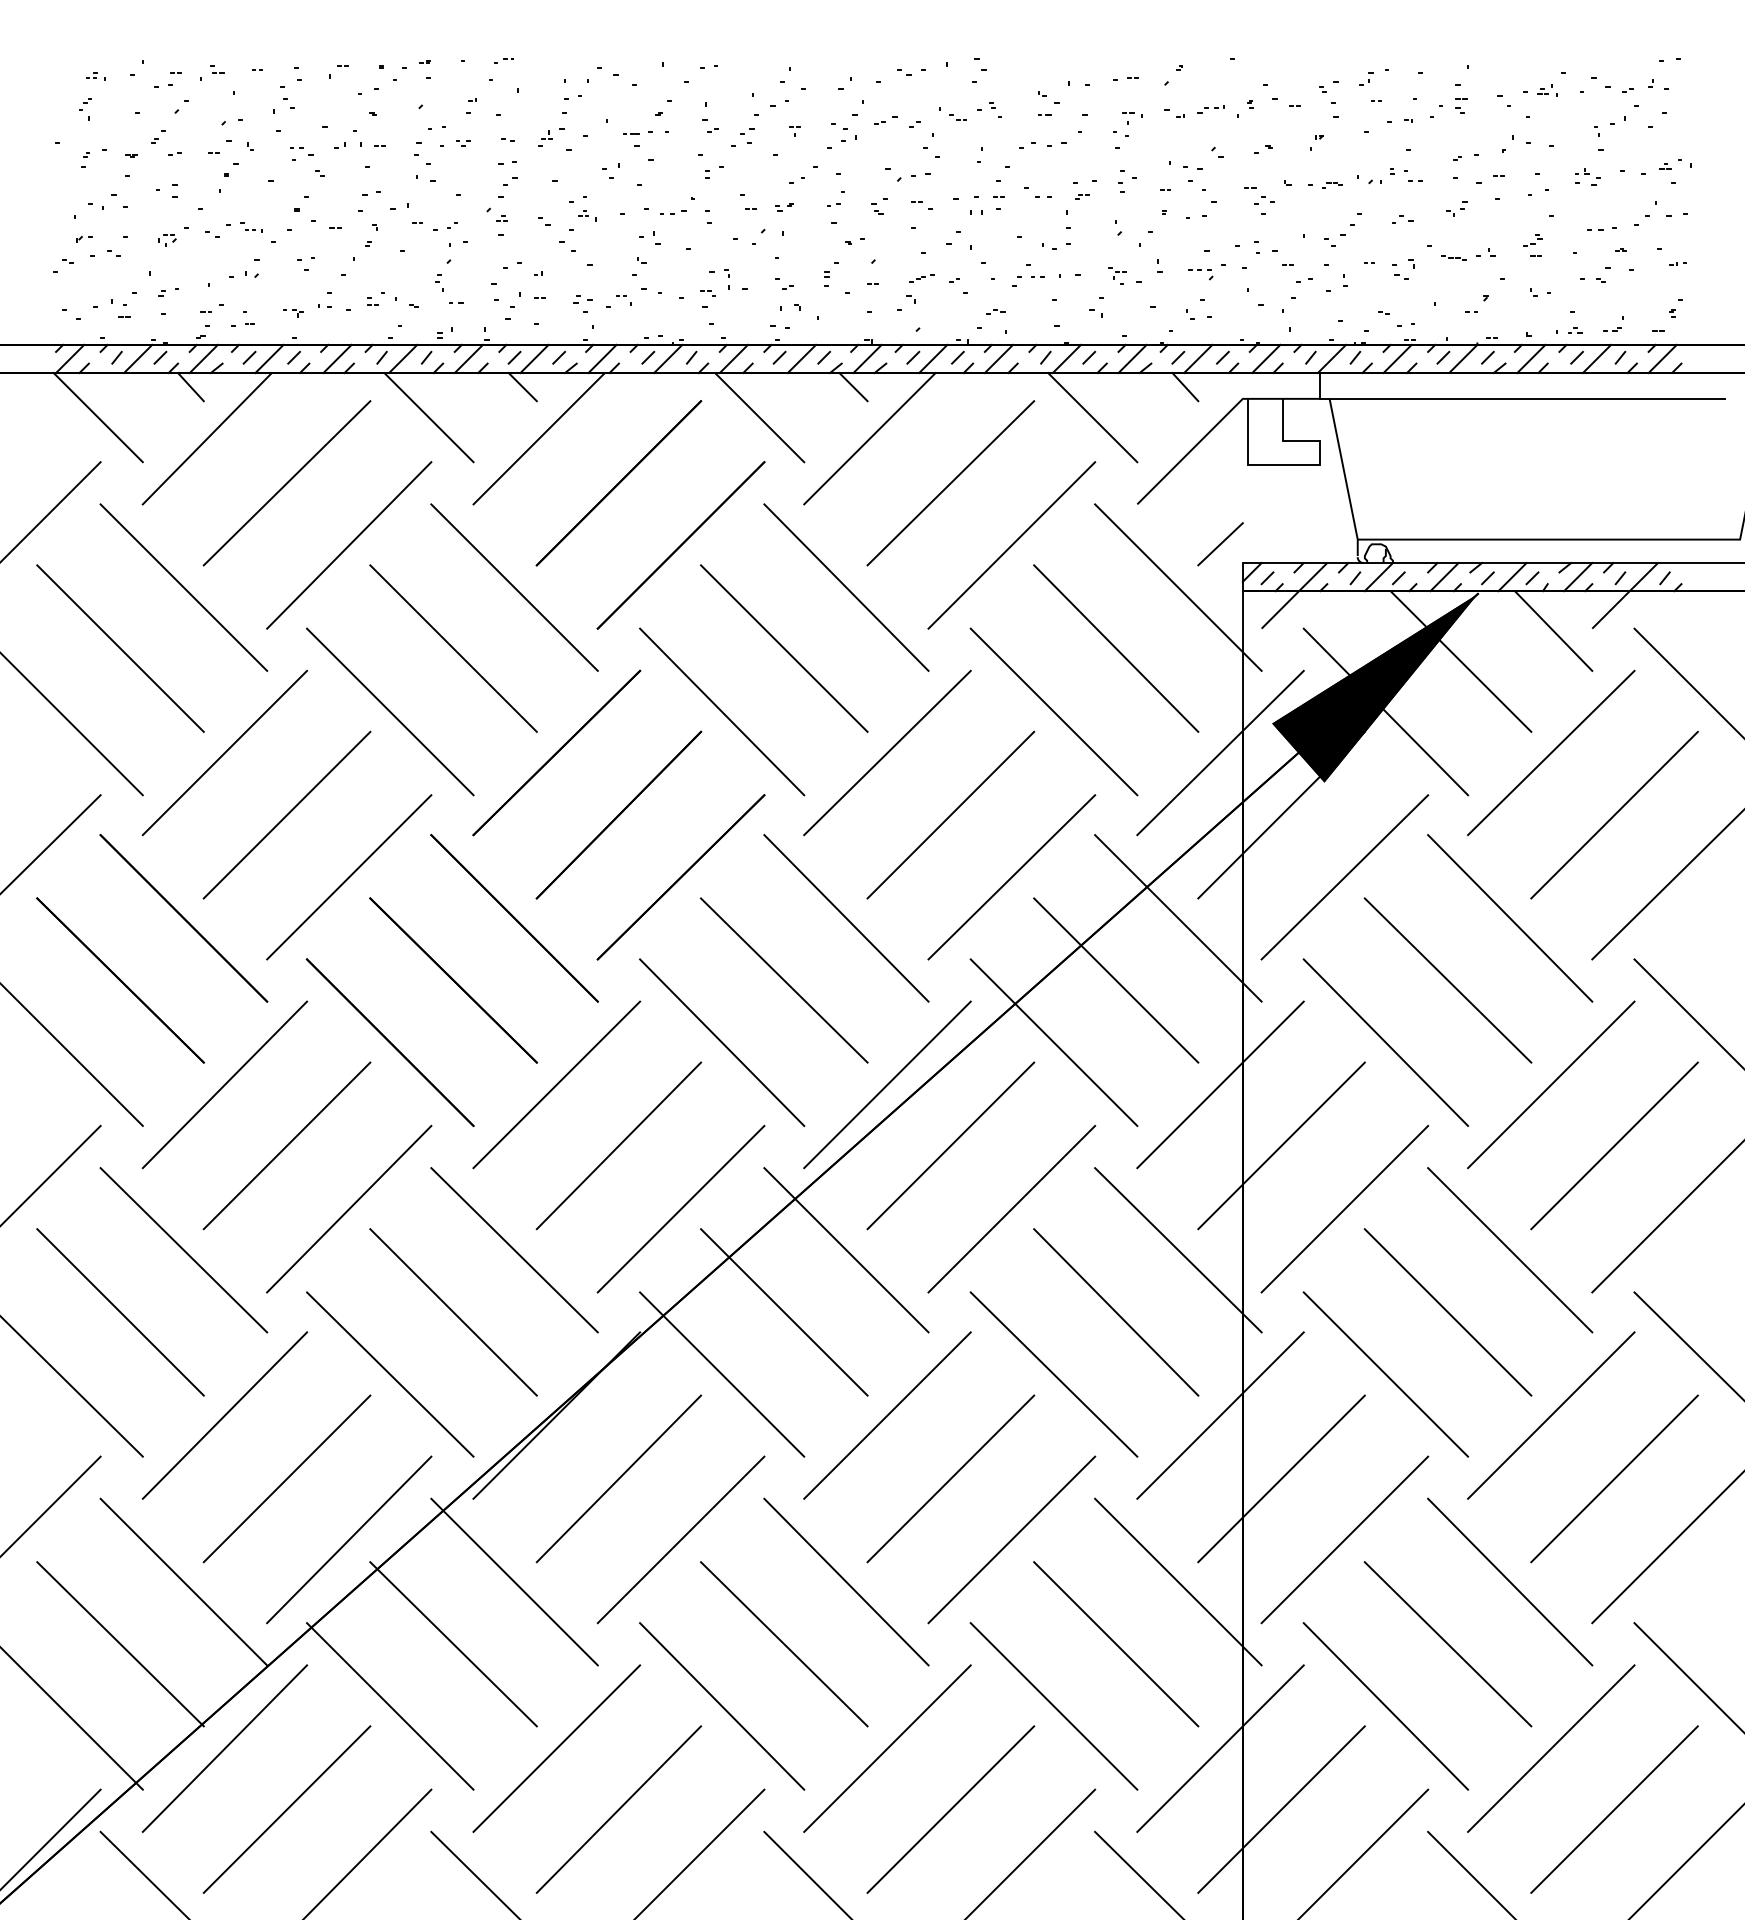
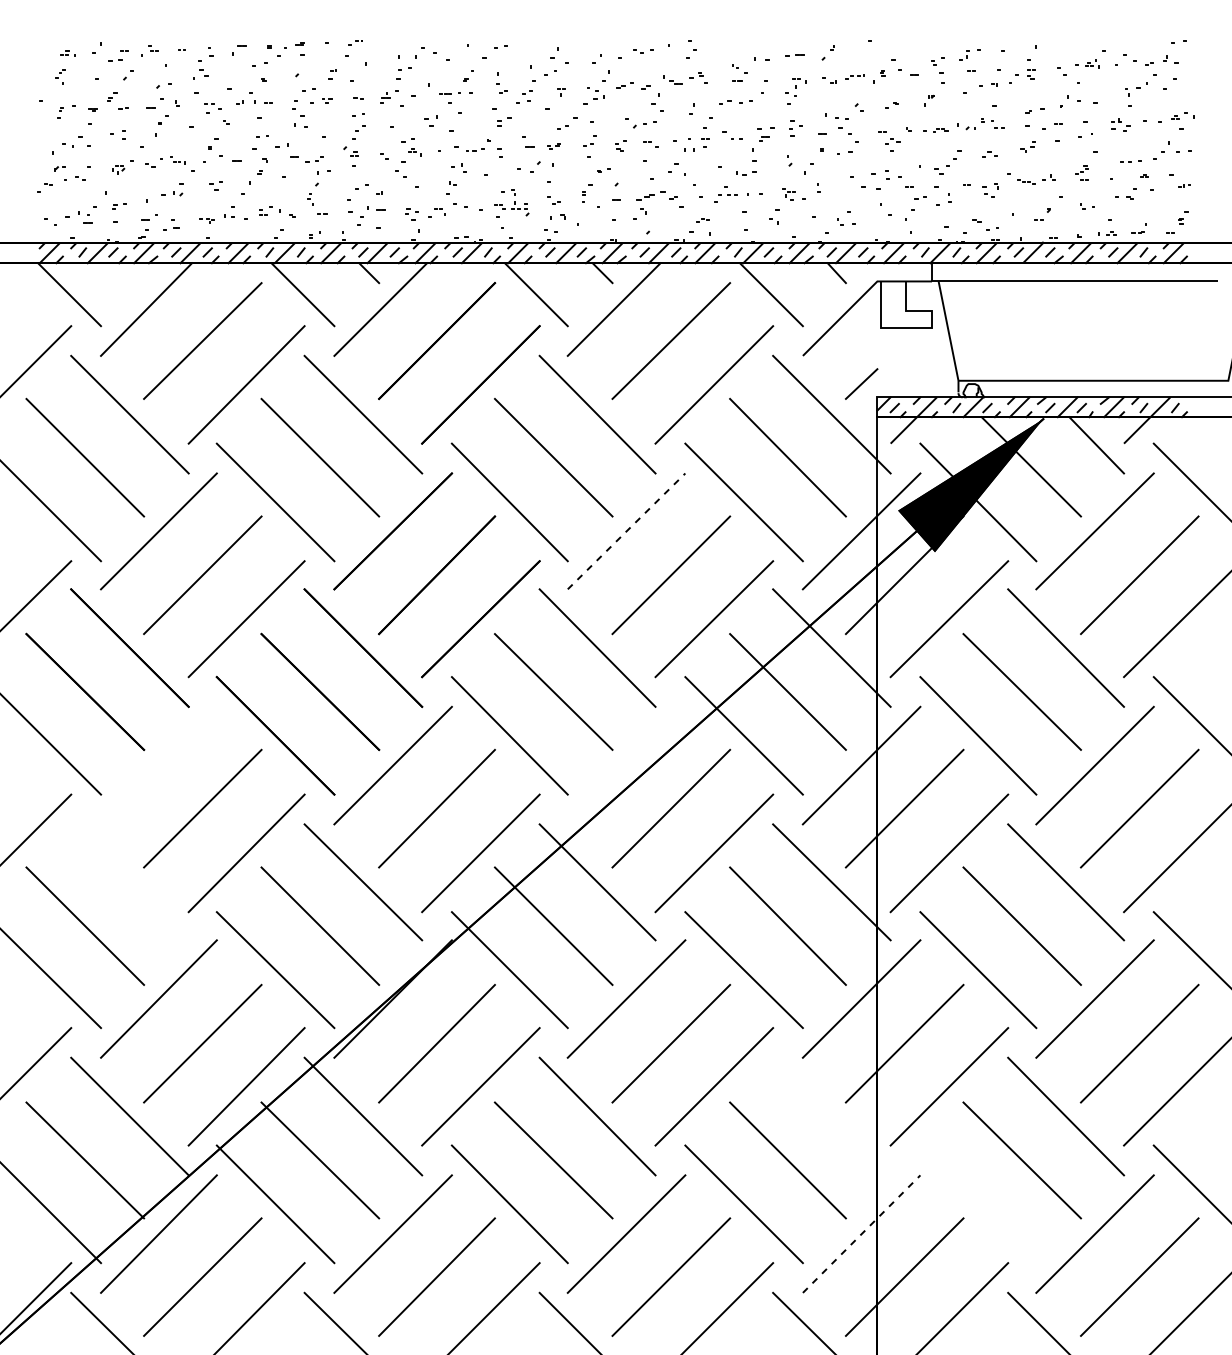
part: (1200, 274) -> (520, 212), moved
part: (921, 278) -> (650, 196), size x1.6
line: (190, 387) -> (134, 273), removed
line: (887, 753) -> (626, 531), solid -> dashed
line: (224, 1084) -> (158, 765), removed
line: (887, 1084) -> (626, 765), removed
line: (183, 1250) -> (129, 882), removed
line: (1178, 1581) -> (831, 1116), removed
line: (1385, 1706) -> (978, 1204), removed
line: (1220, 1748) -> (861, 1234), solid -> dashed

